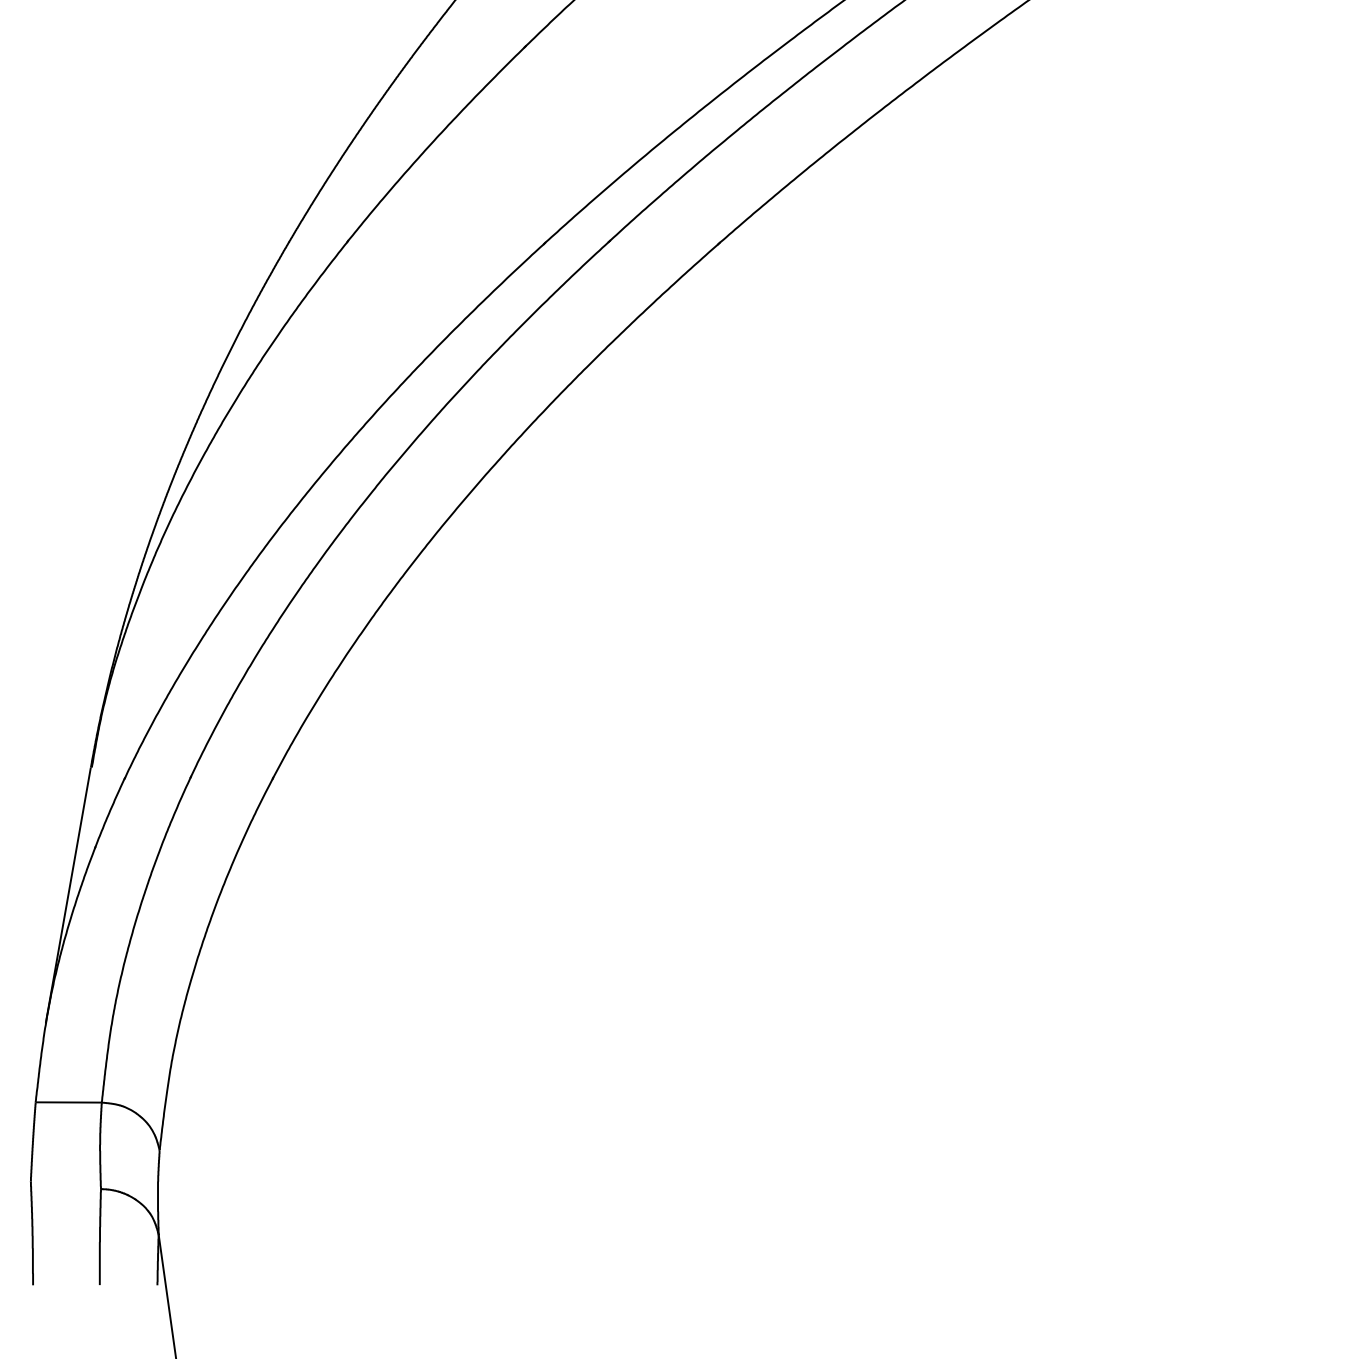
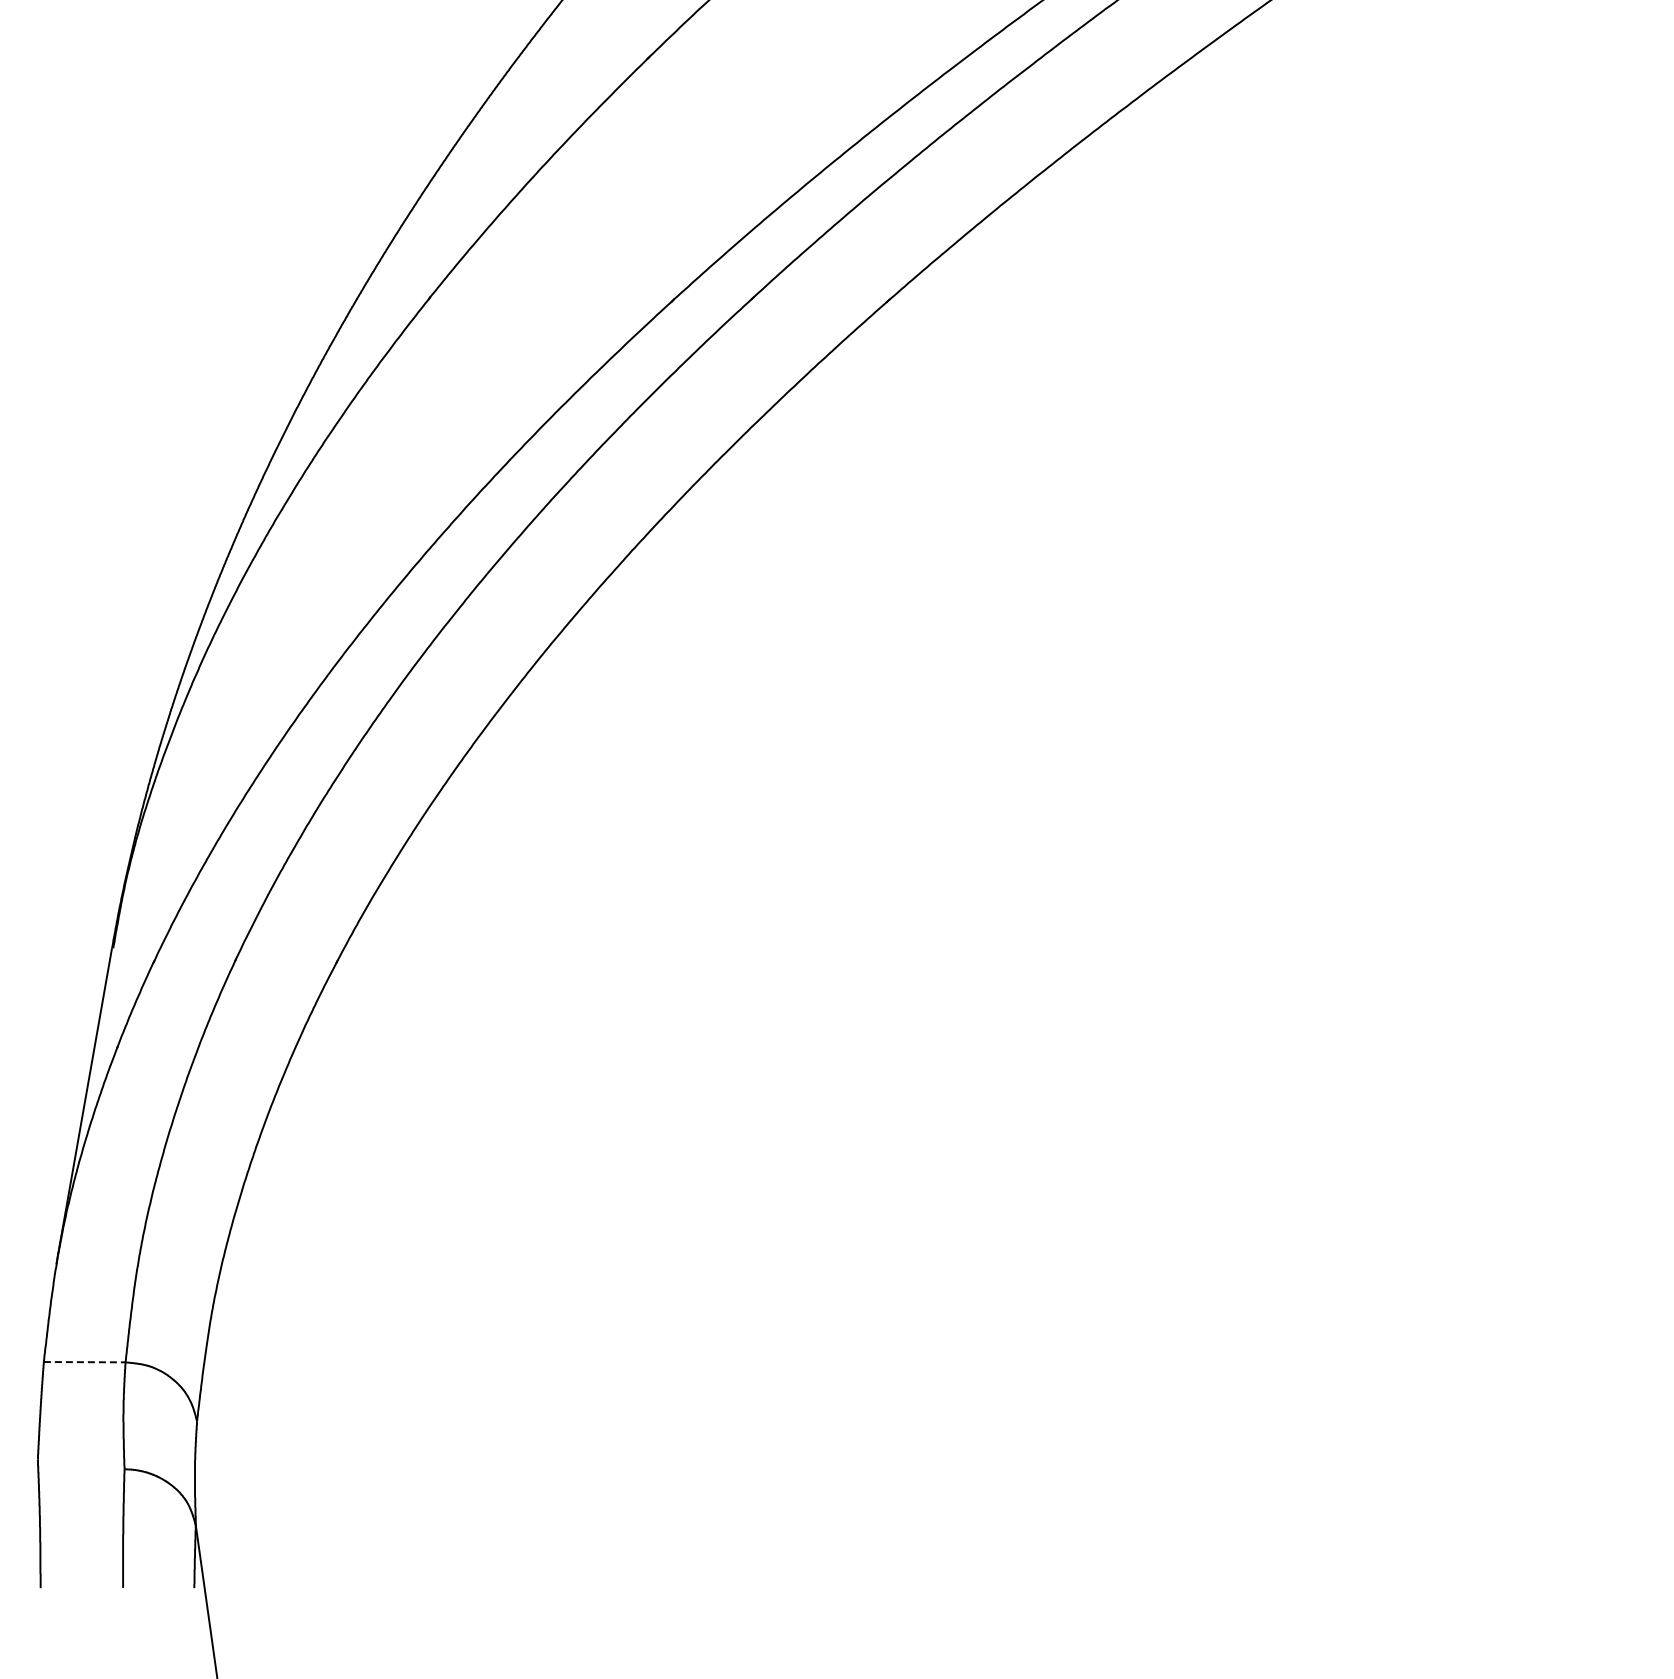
line: (68, 1102) -> (84, 1362), solid -> dashed

